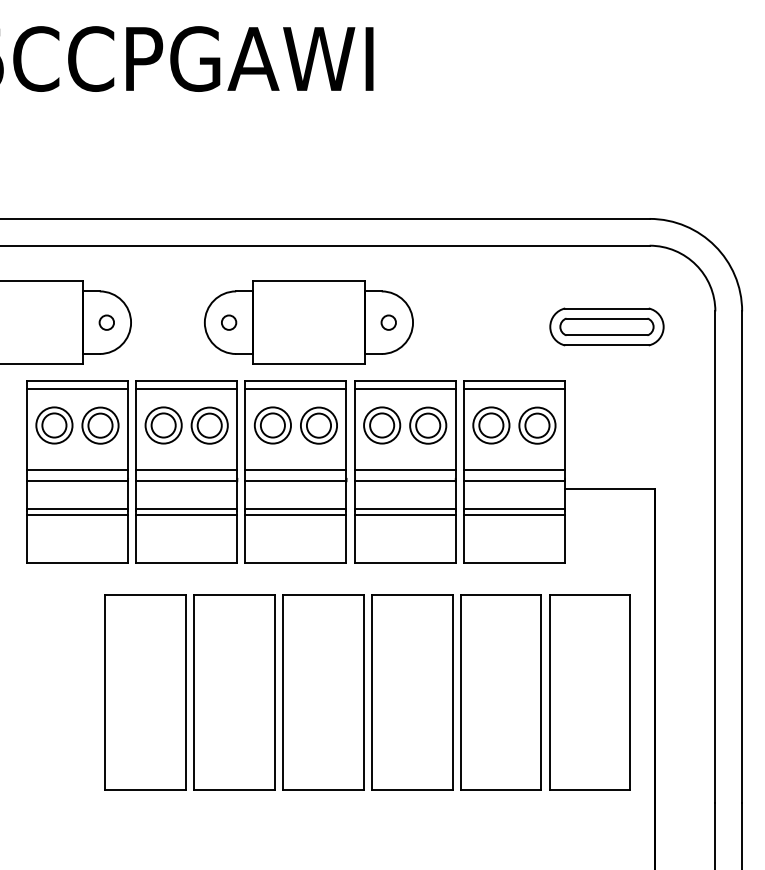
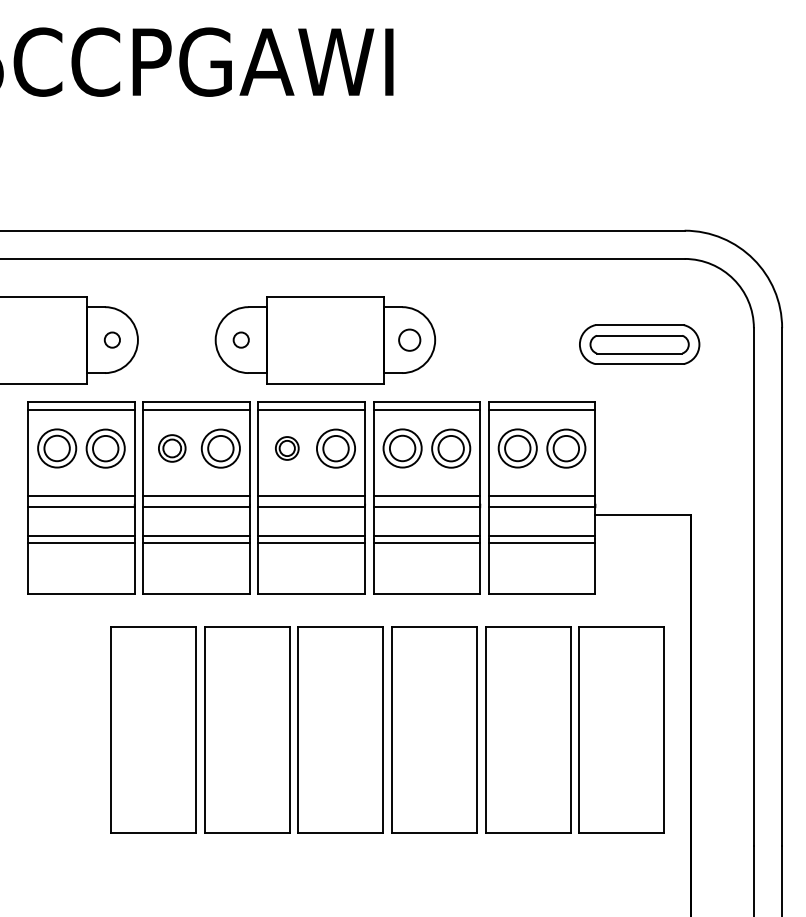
circle: (388, 322) -> (409, 339), size x1.4
part: (163, 425) -> (172, 448), size x0.7
part: (272, 425) -> (287, 448), size x0.6

